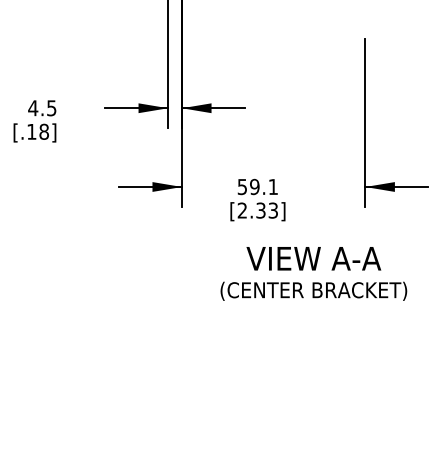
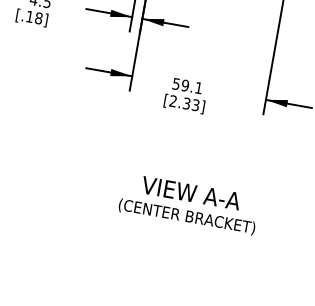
text: (313, 273) -> (189, 203), moved

